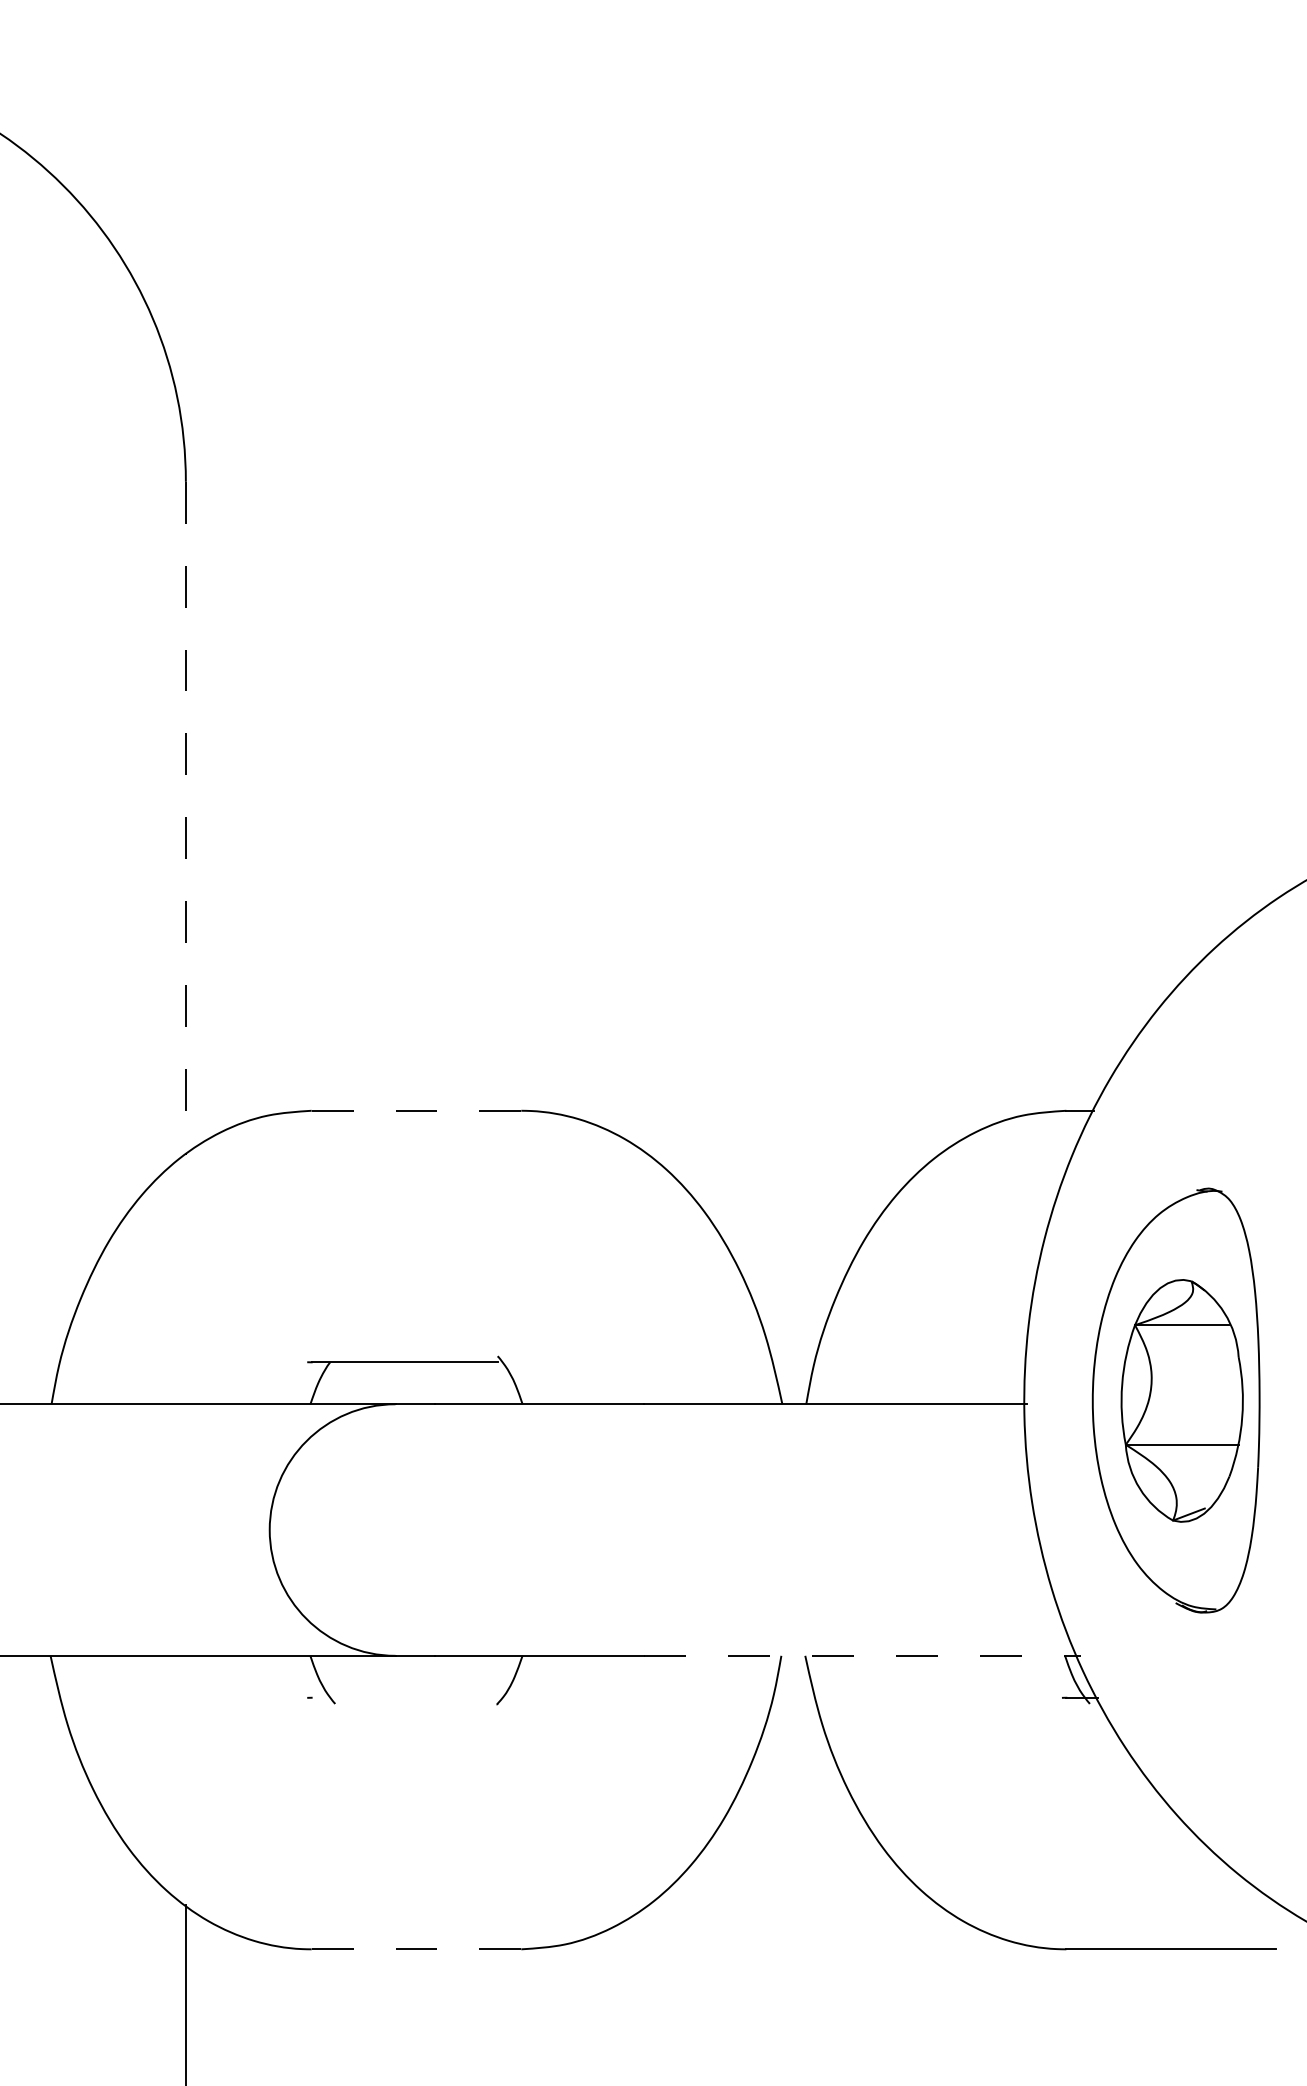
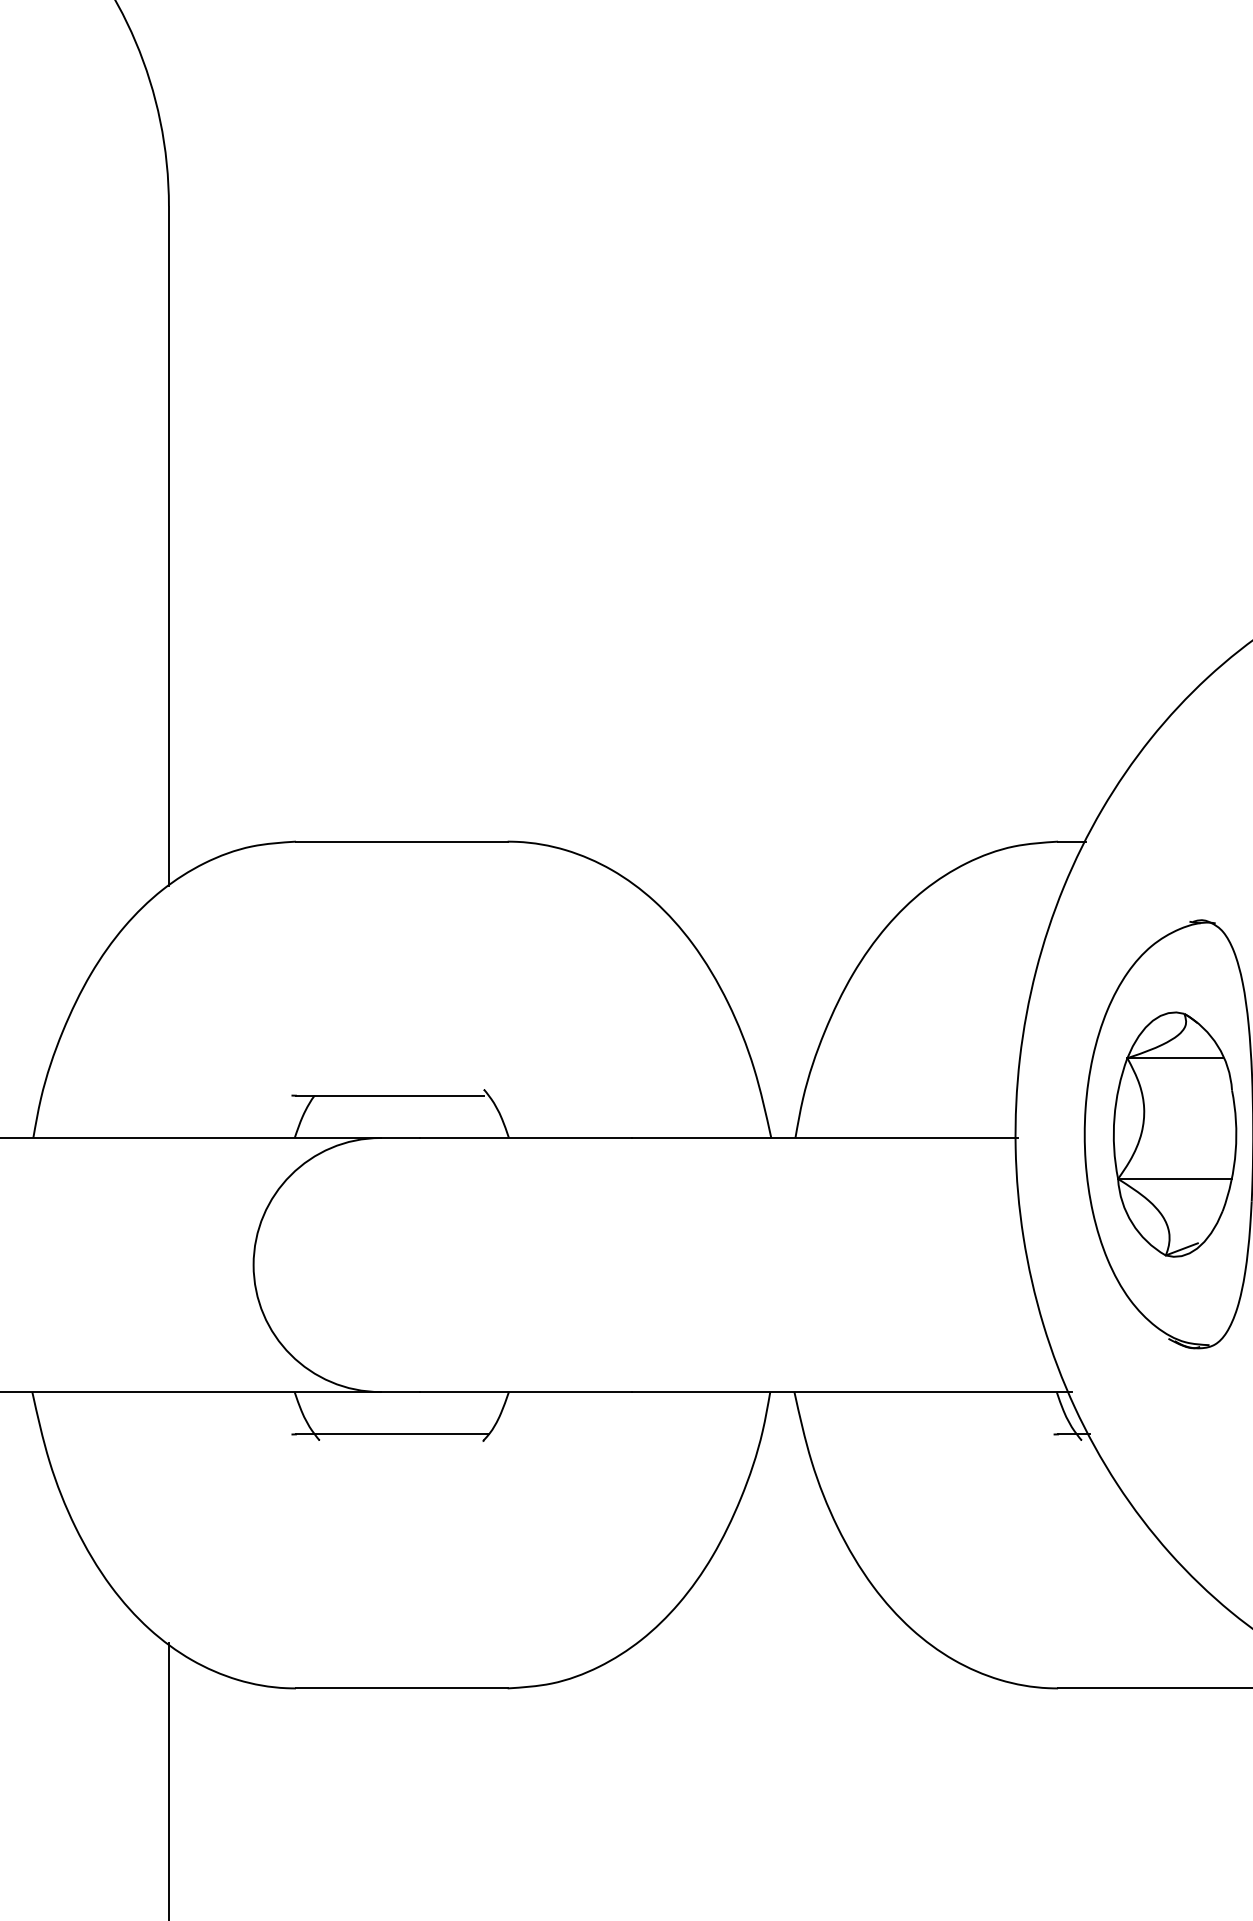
line: (185, 818) -> (168, 546), dashed -> solid
line: (416, 1110) -> (401, 841), dashed -> solid
line: (863, 1655) -> (853, 1391), dashed -> solid
line: (406, 1697) -> (391, 1434), added
line: (416, 1949) -> (401, 1688), dashed -> solid

